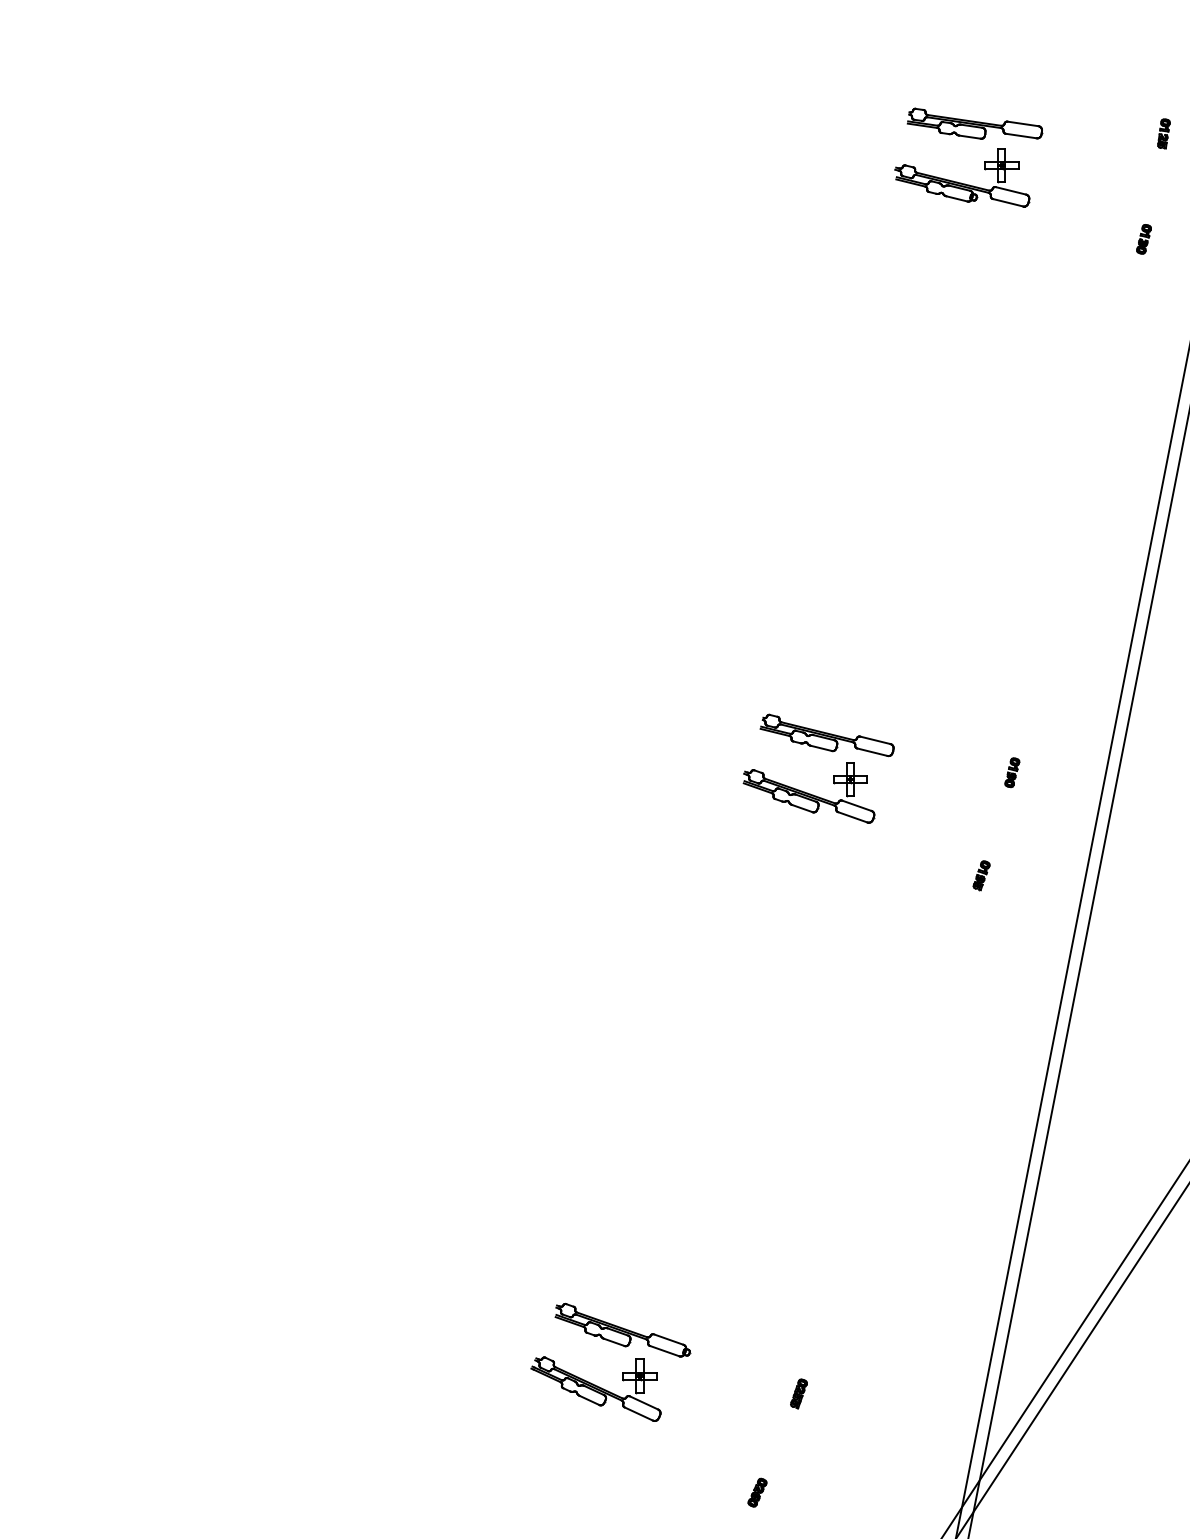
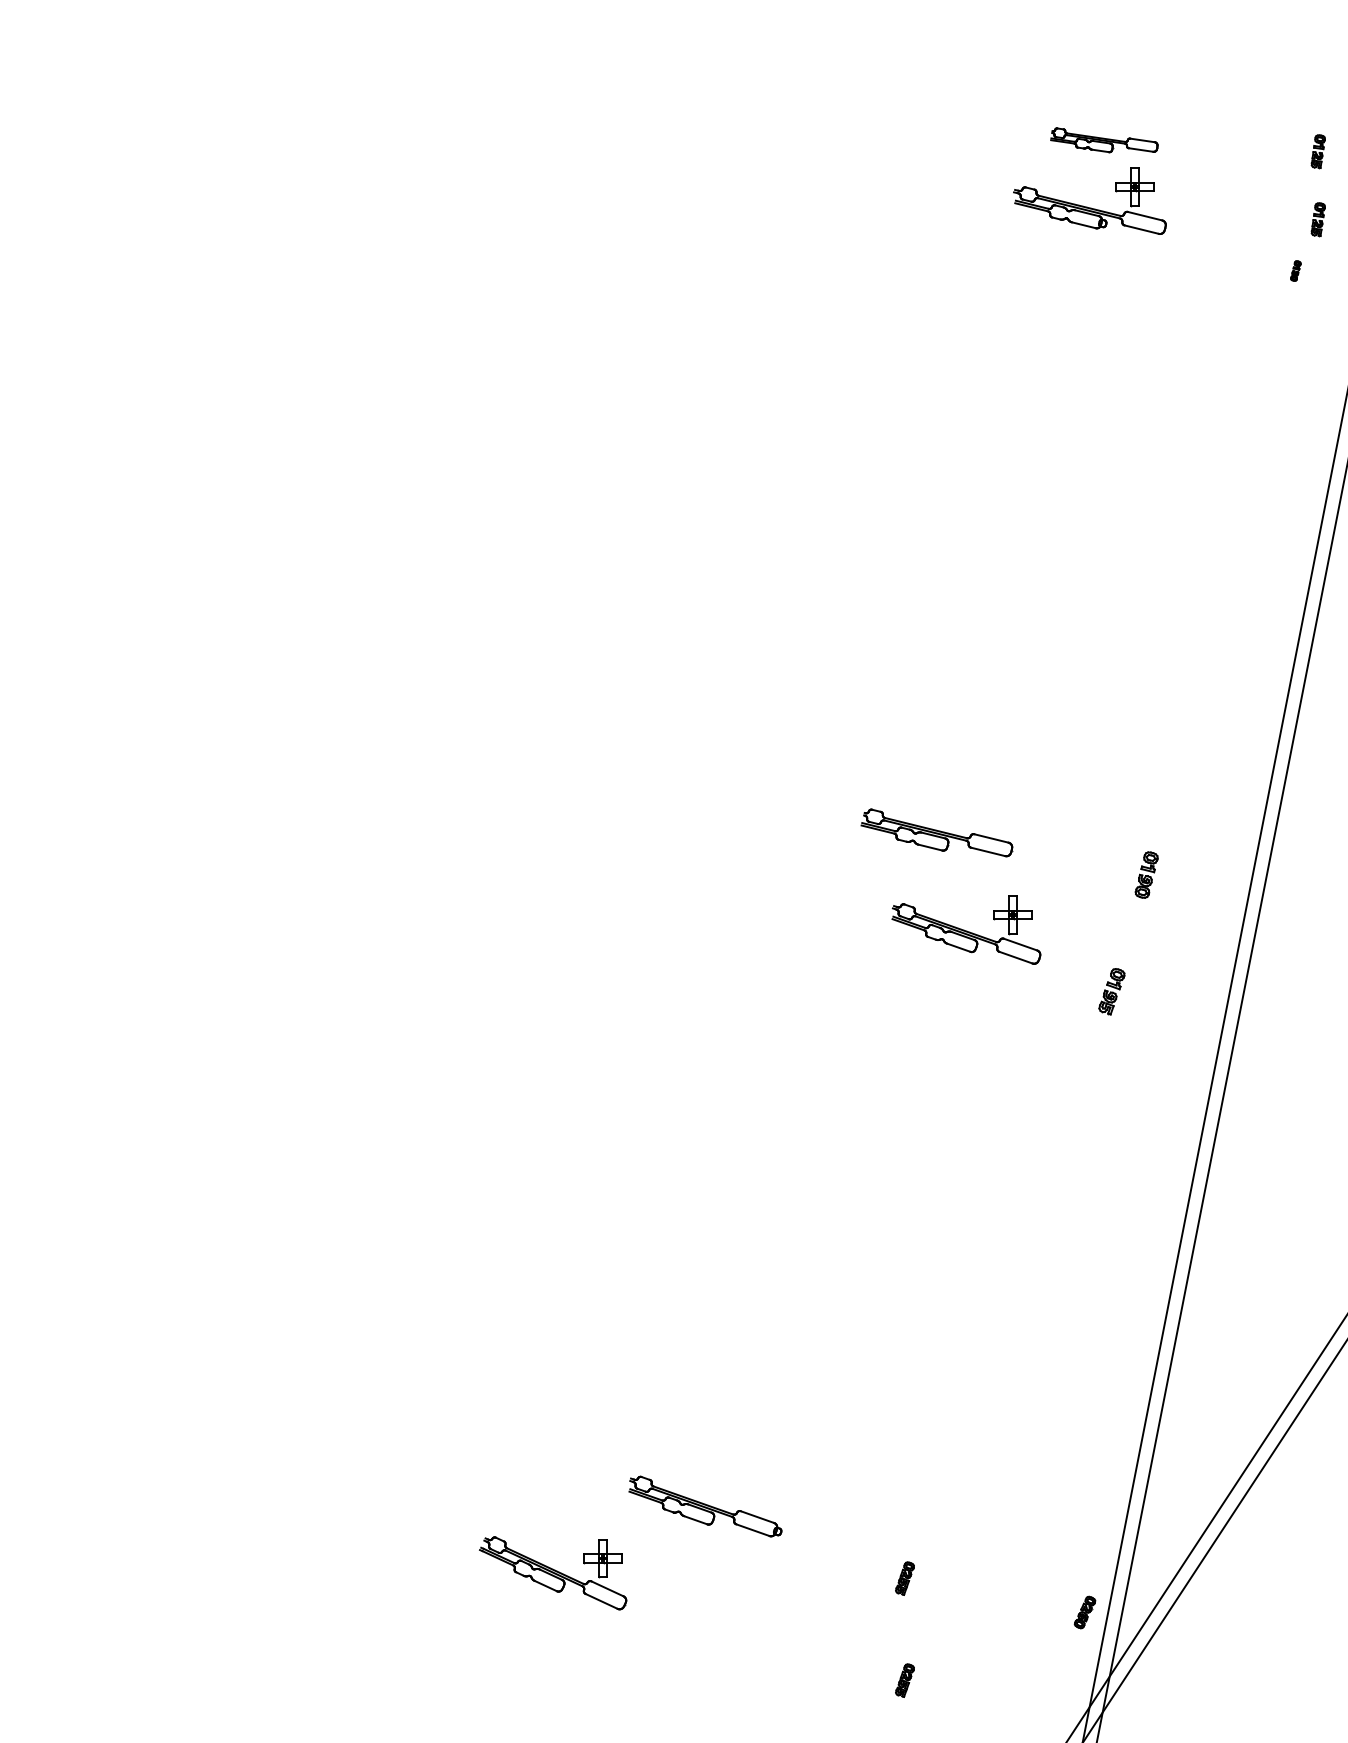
part: (975, 124) -> (1104, 140), size x0.7
part: (1163, 193) -> (1317, 219), added
part: (1143, 238) -> (1295, 270), size x0.6
part: (1012, 773) -> (1146, 875), size x1.4
part: (809, 792) -> (966, 929), moved
part: (981, 875) -> (1111, 991), size x1.4
part: (596, 1389) -> (553, 1573), moved
part: (798, 1483) -> (904, 1680), added
part: (757, 1492) -> (1084, 1612), moved

